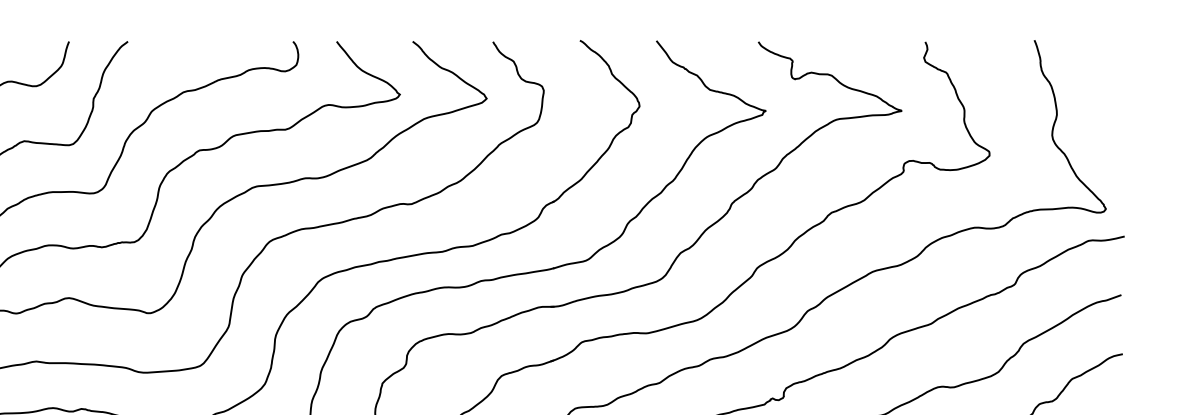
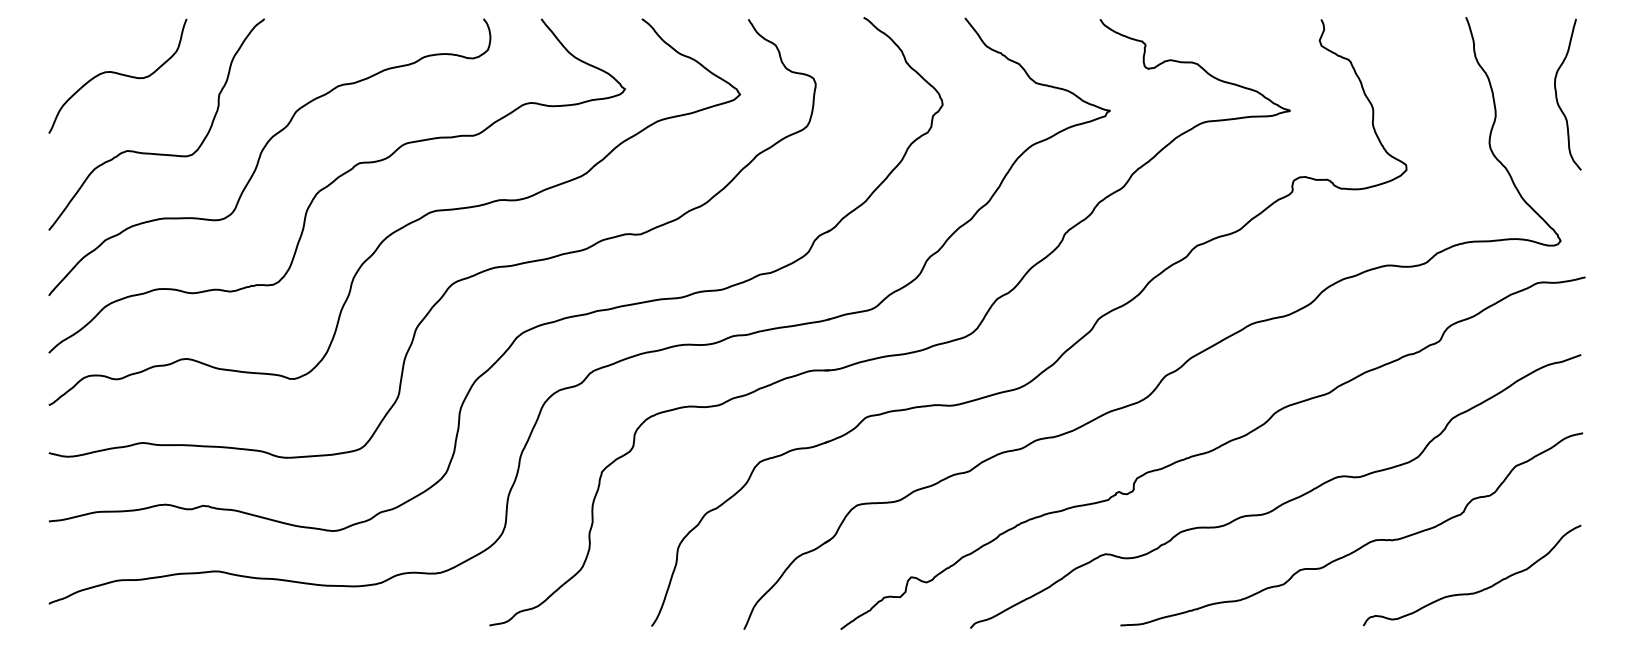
curve: (1103, 98) -> (1557, 94), added

